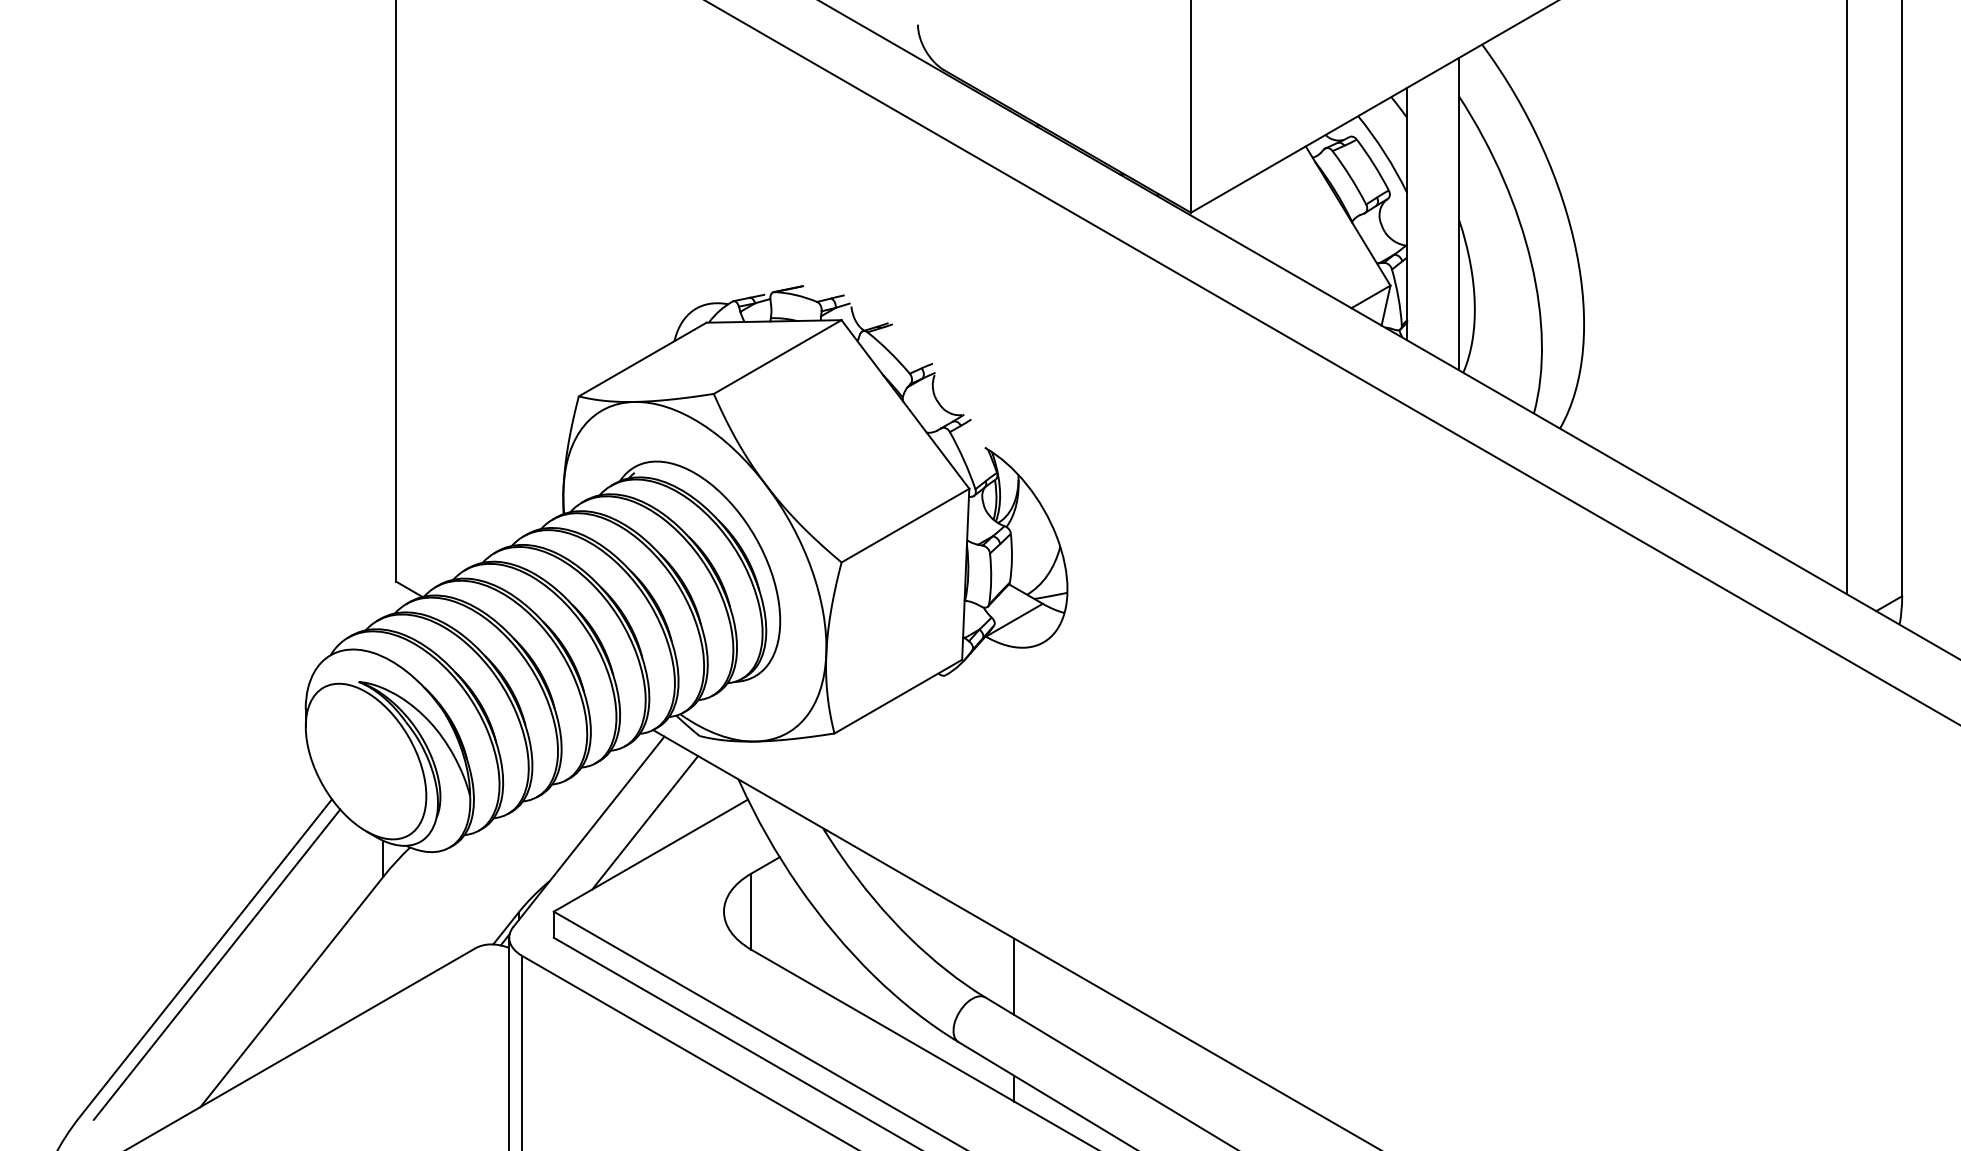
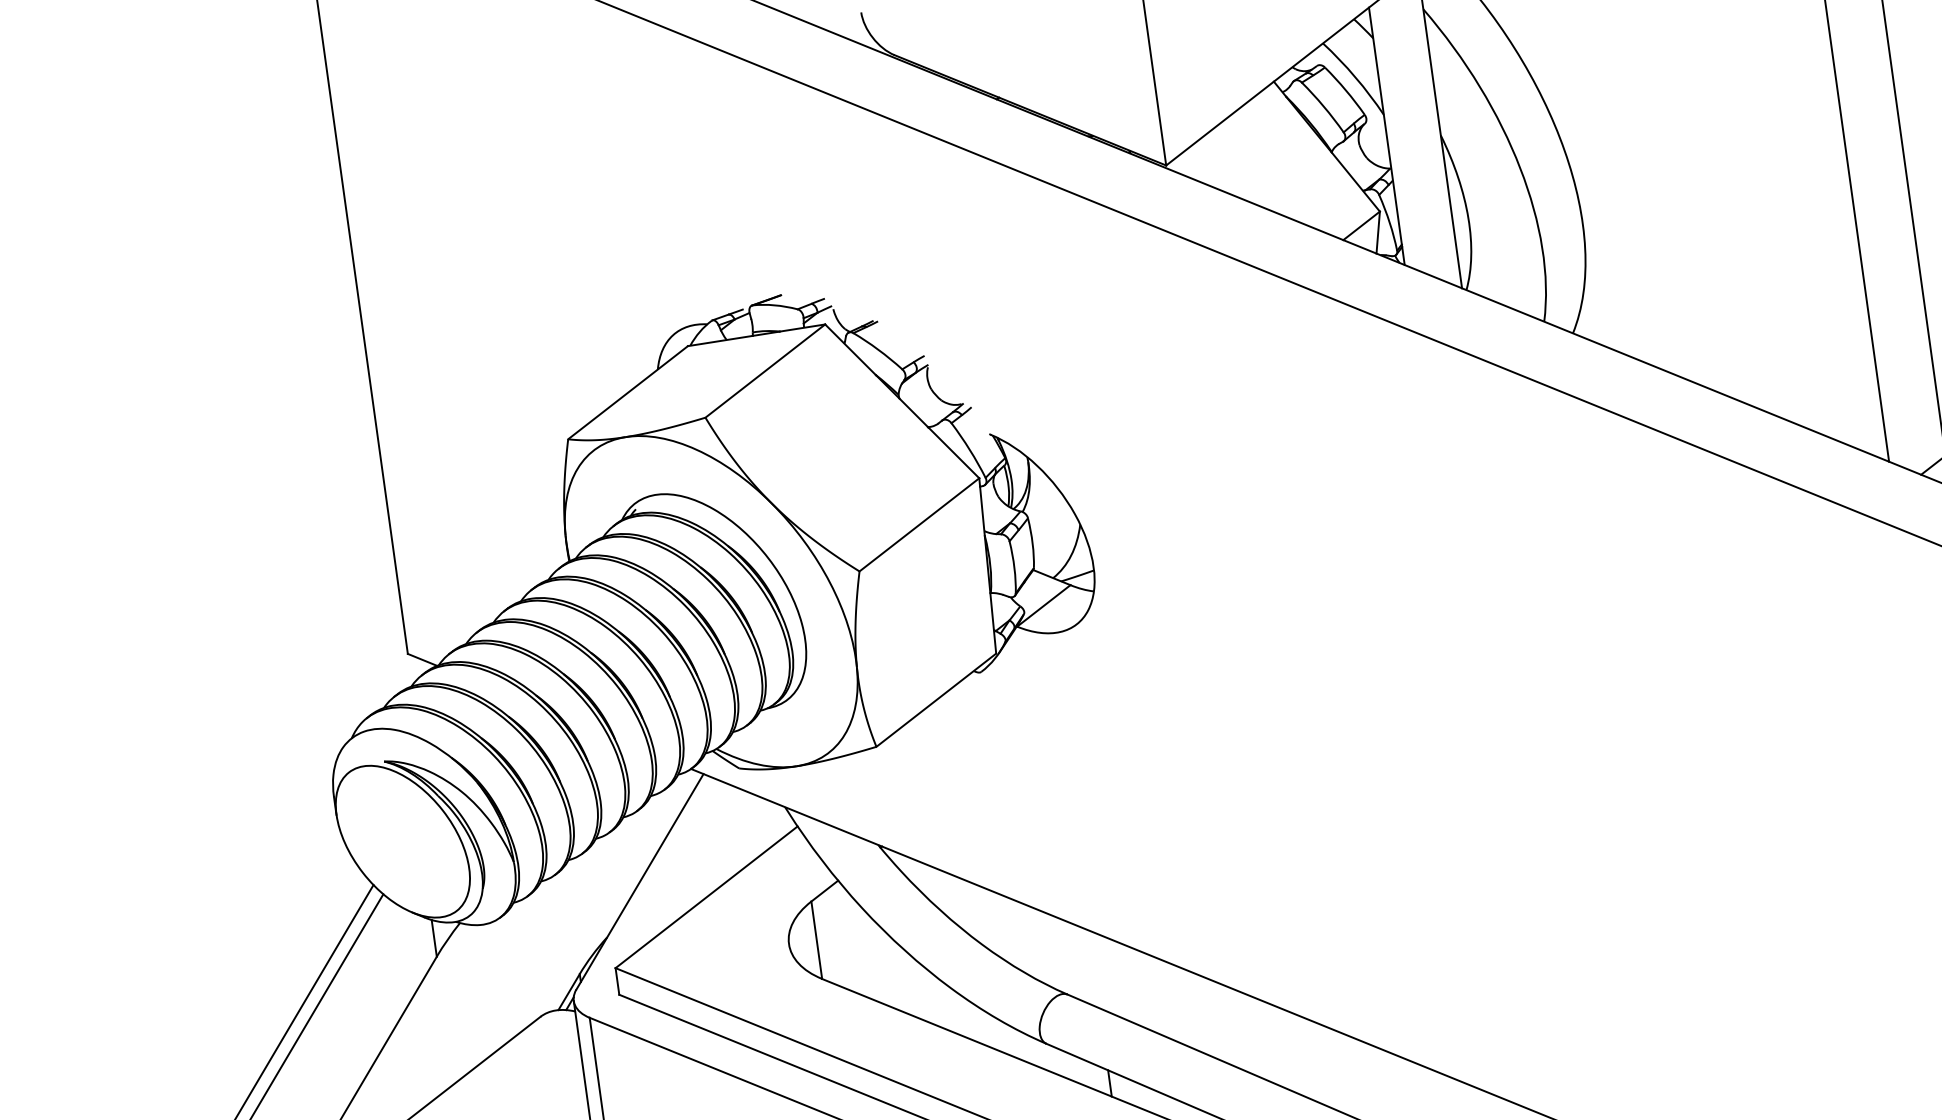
line: (645, 822) -> (696, 864), removed
line: (1014, 976) -> (1094, 969), removed

